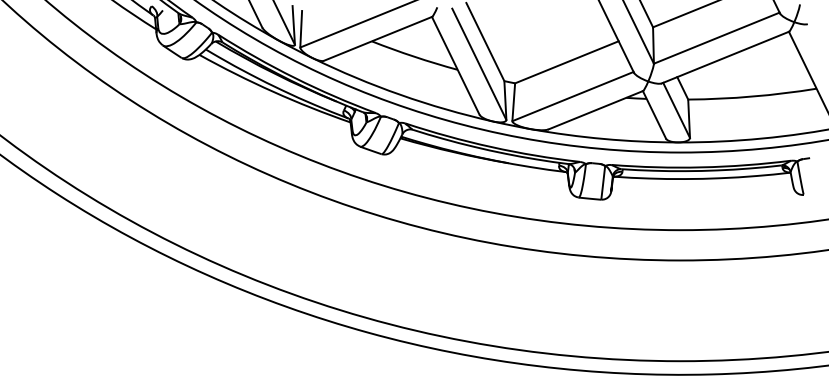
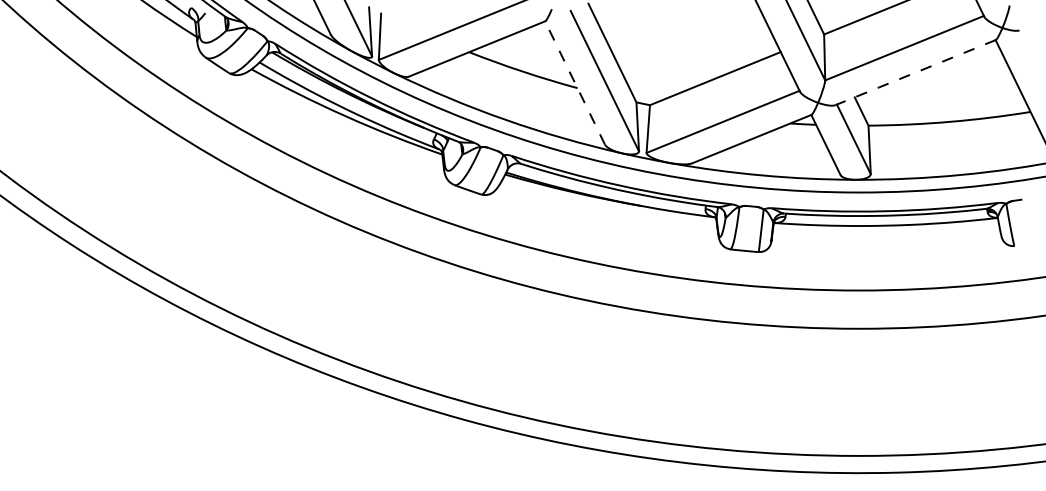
line: (725, 57) -> (915, 72), solid -> dashed
line: (456, 66) -> (575, 83), solid -> dashed

